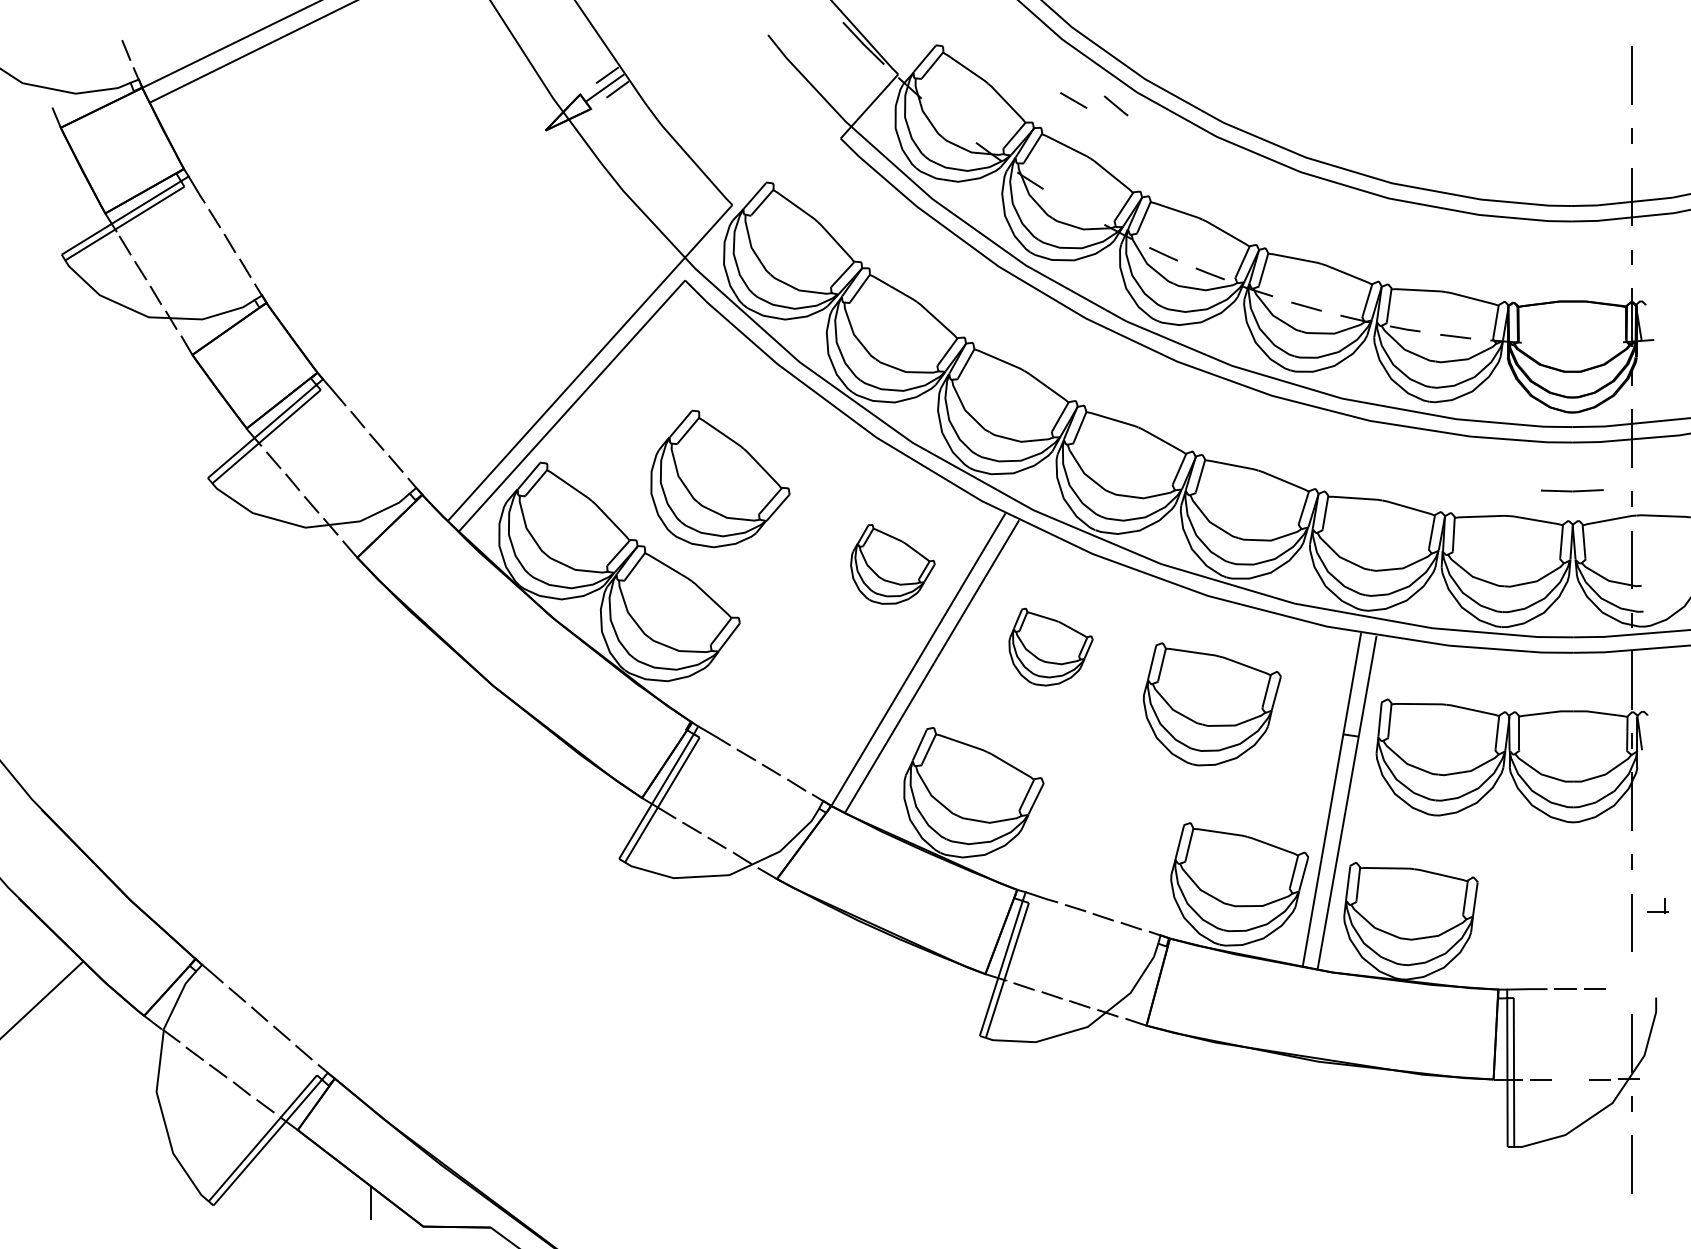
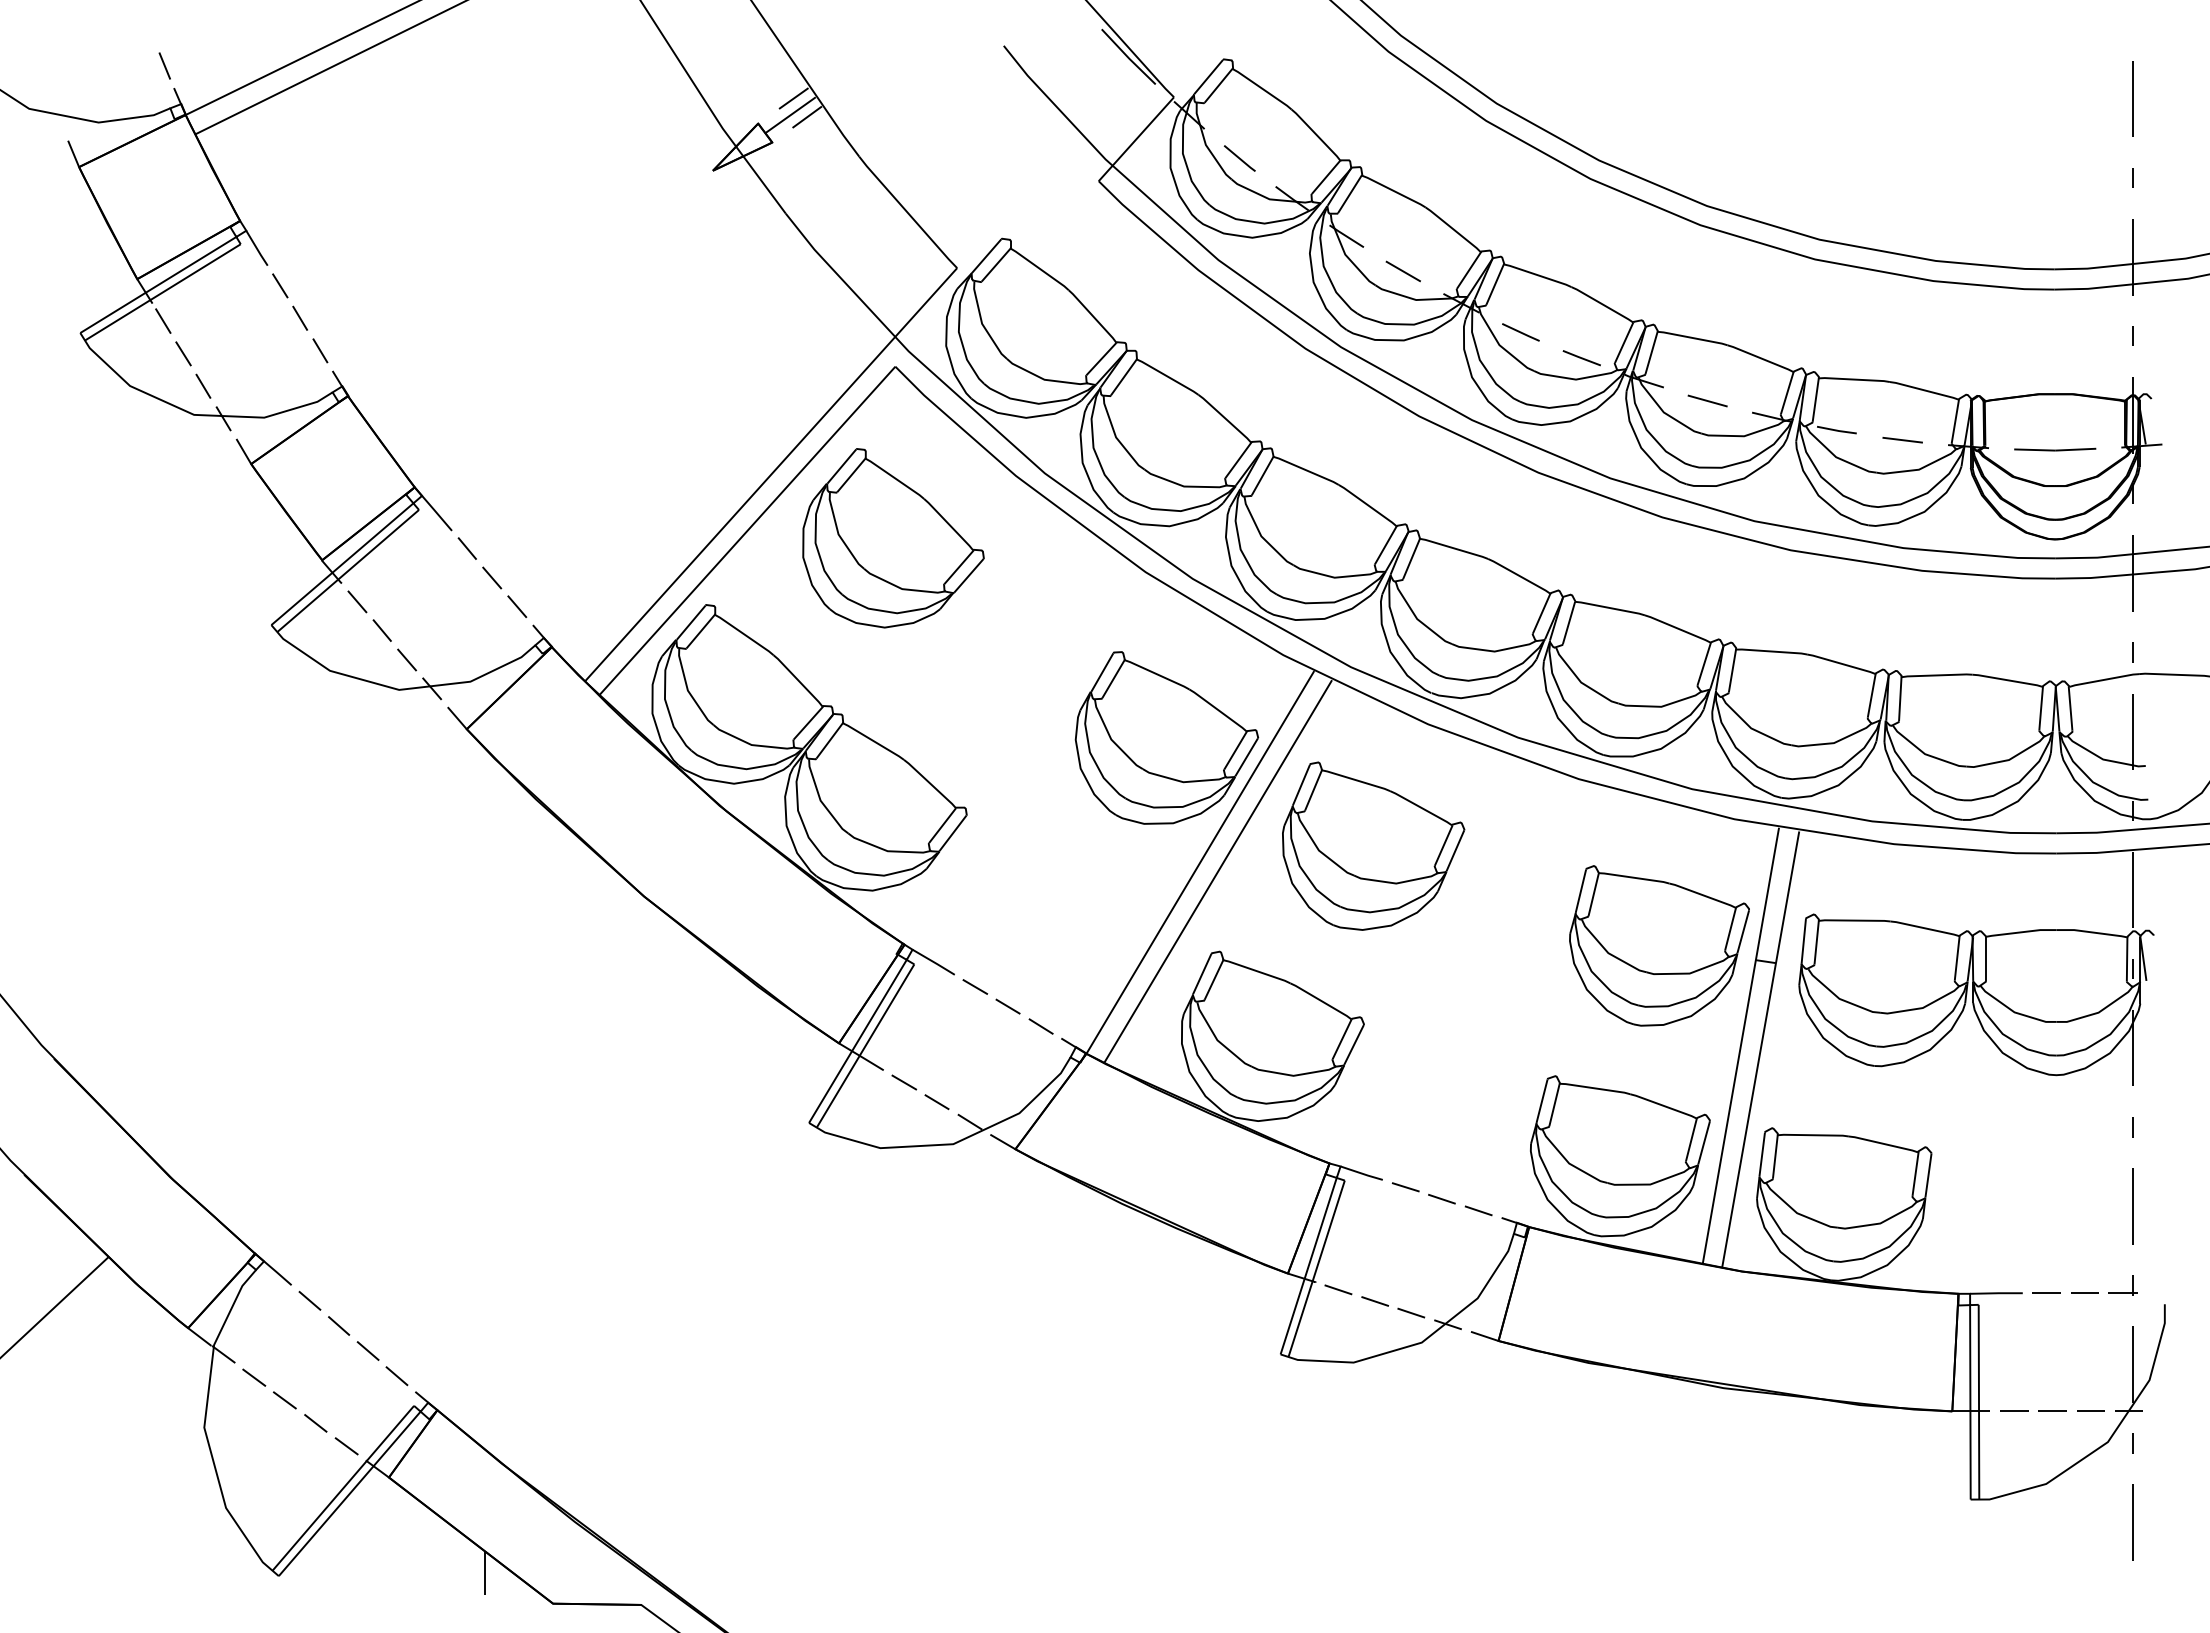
line: (1073, 100) -> (1402, 271), moved
line: (1115, 105) -> (1239, 158), moved
part: (720, 479) -> (893, 538), moved
part: (1572, 490) -> (2055, 449), moved
part: (892, 564) -> (1166, 737), size x1.67
part: (1050, 646) -> (1373, 845), size x1.67
part: (1212, 704) -> (1659, 945), moved
part: (1657, 911) -> (2122, 1292), moved
line: (1570, 1078) -> (2052, 1410), added

